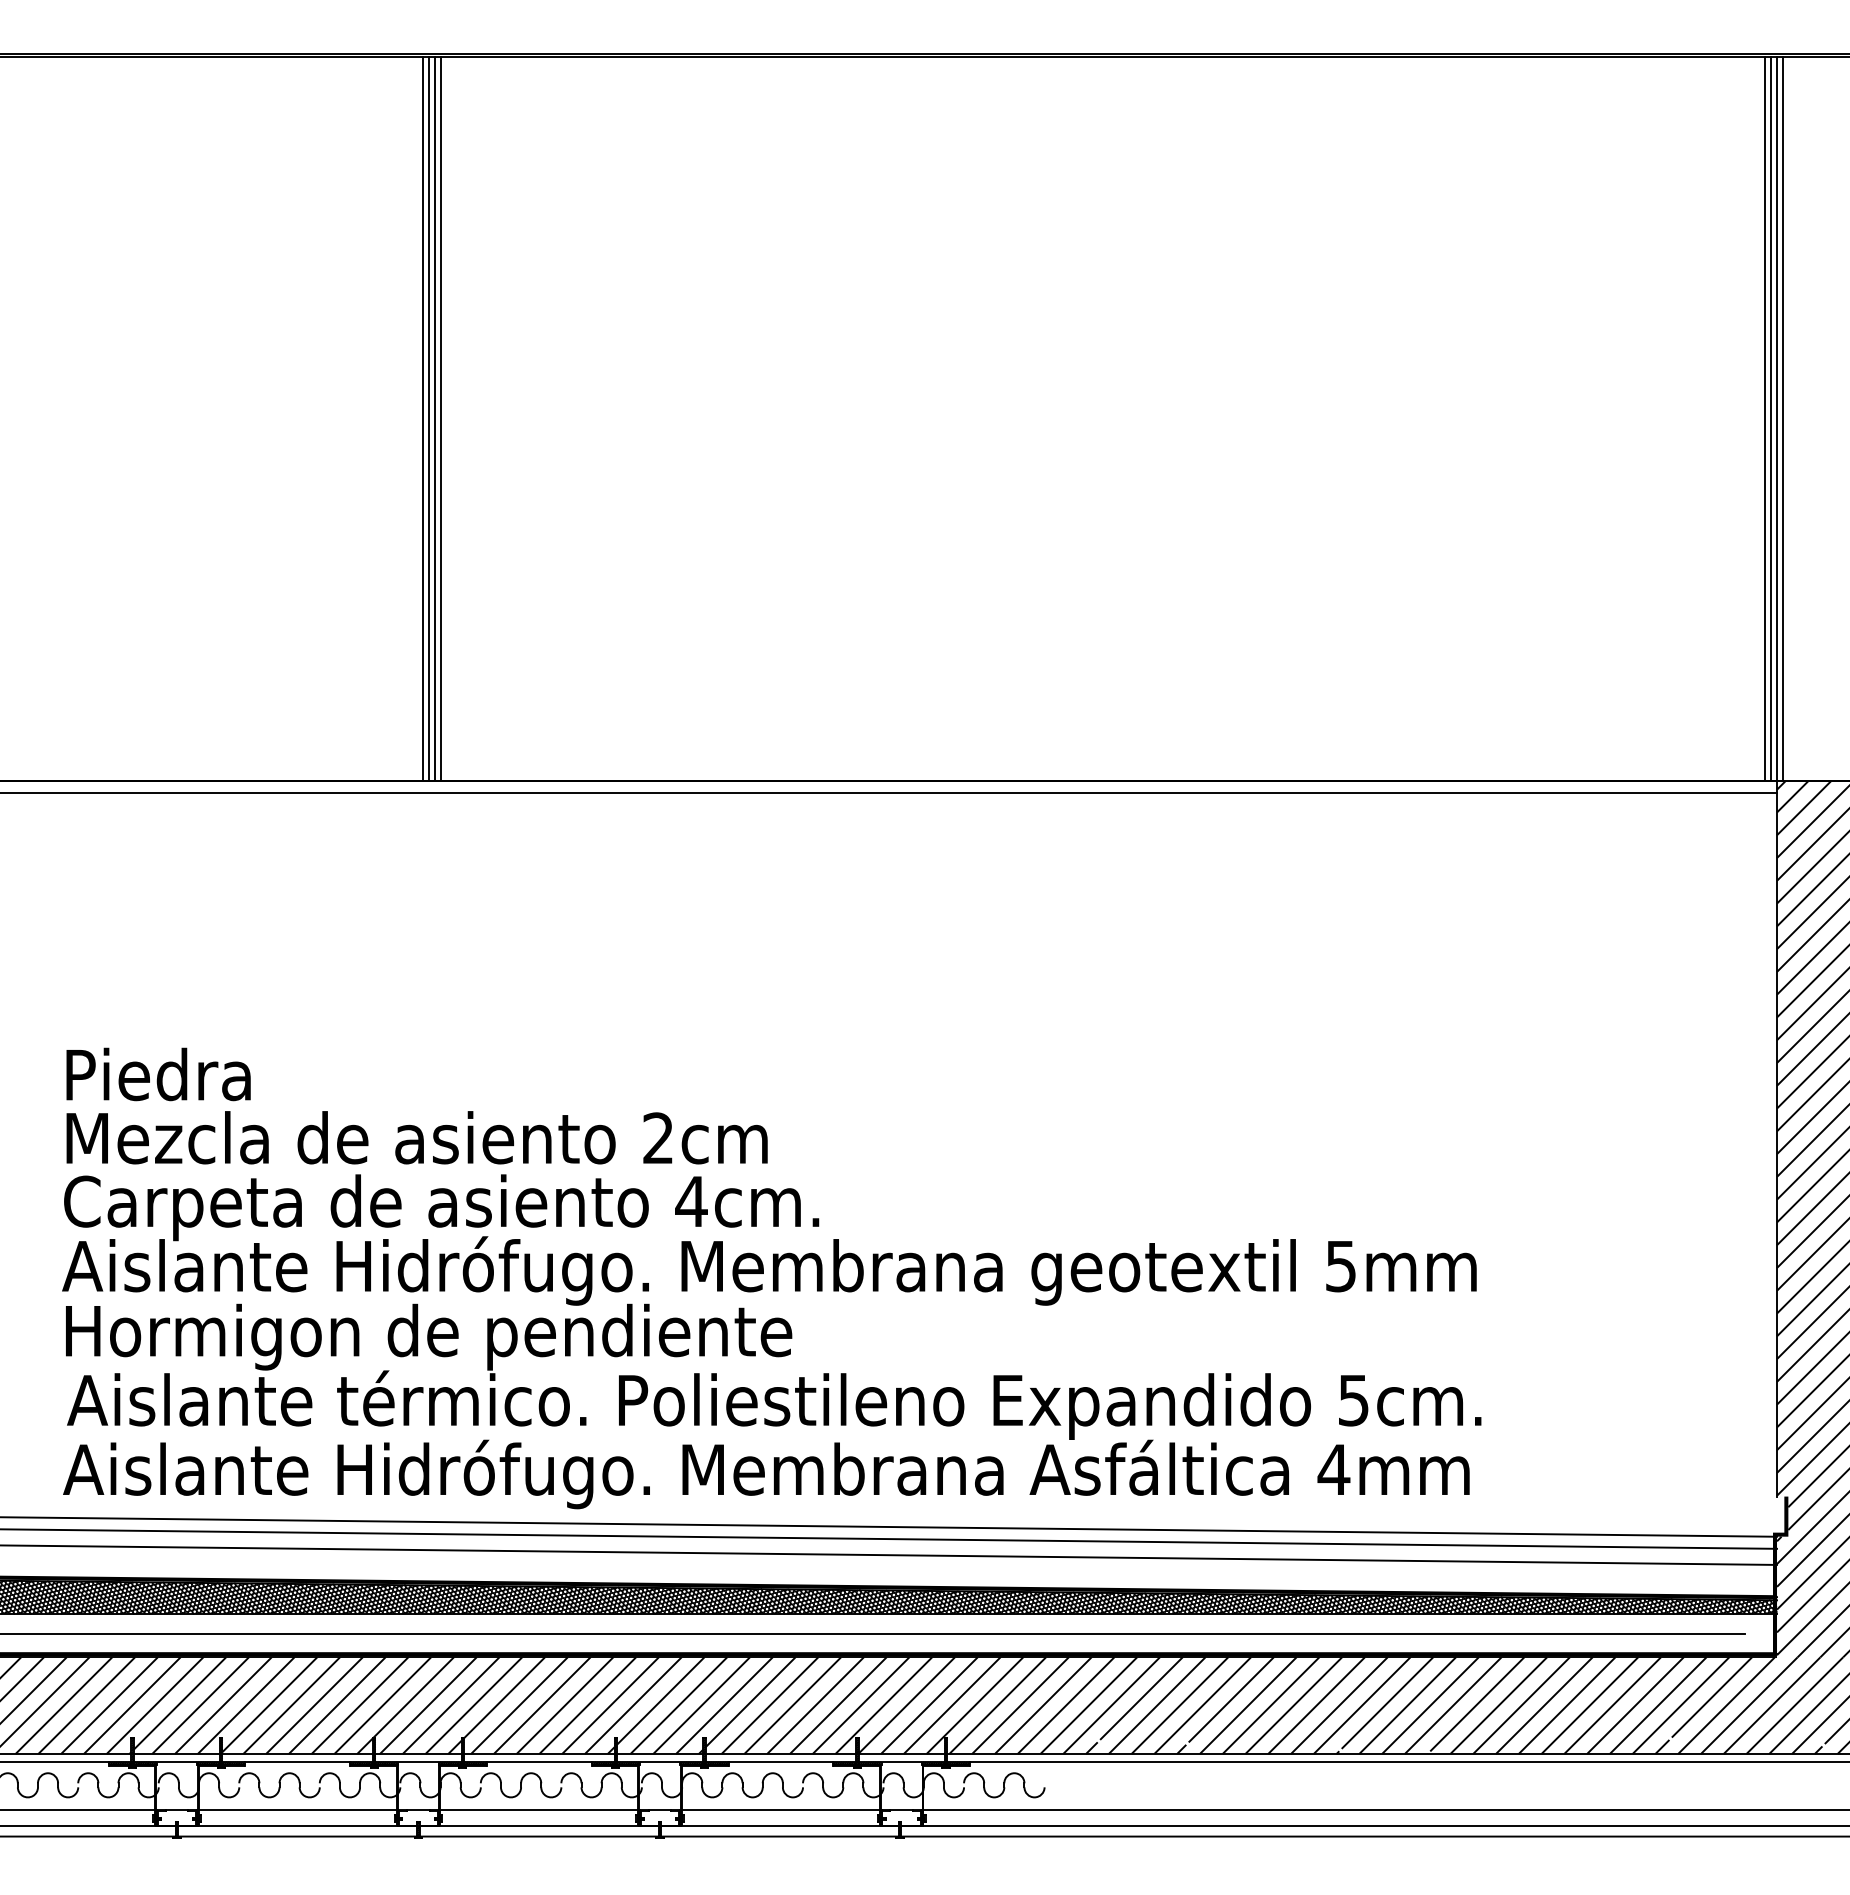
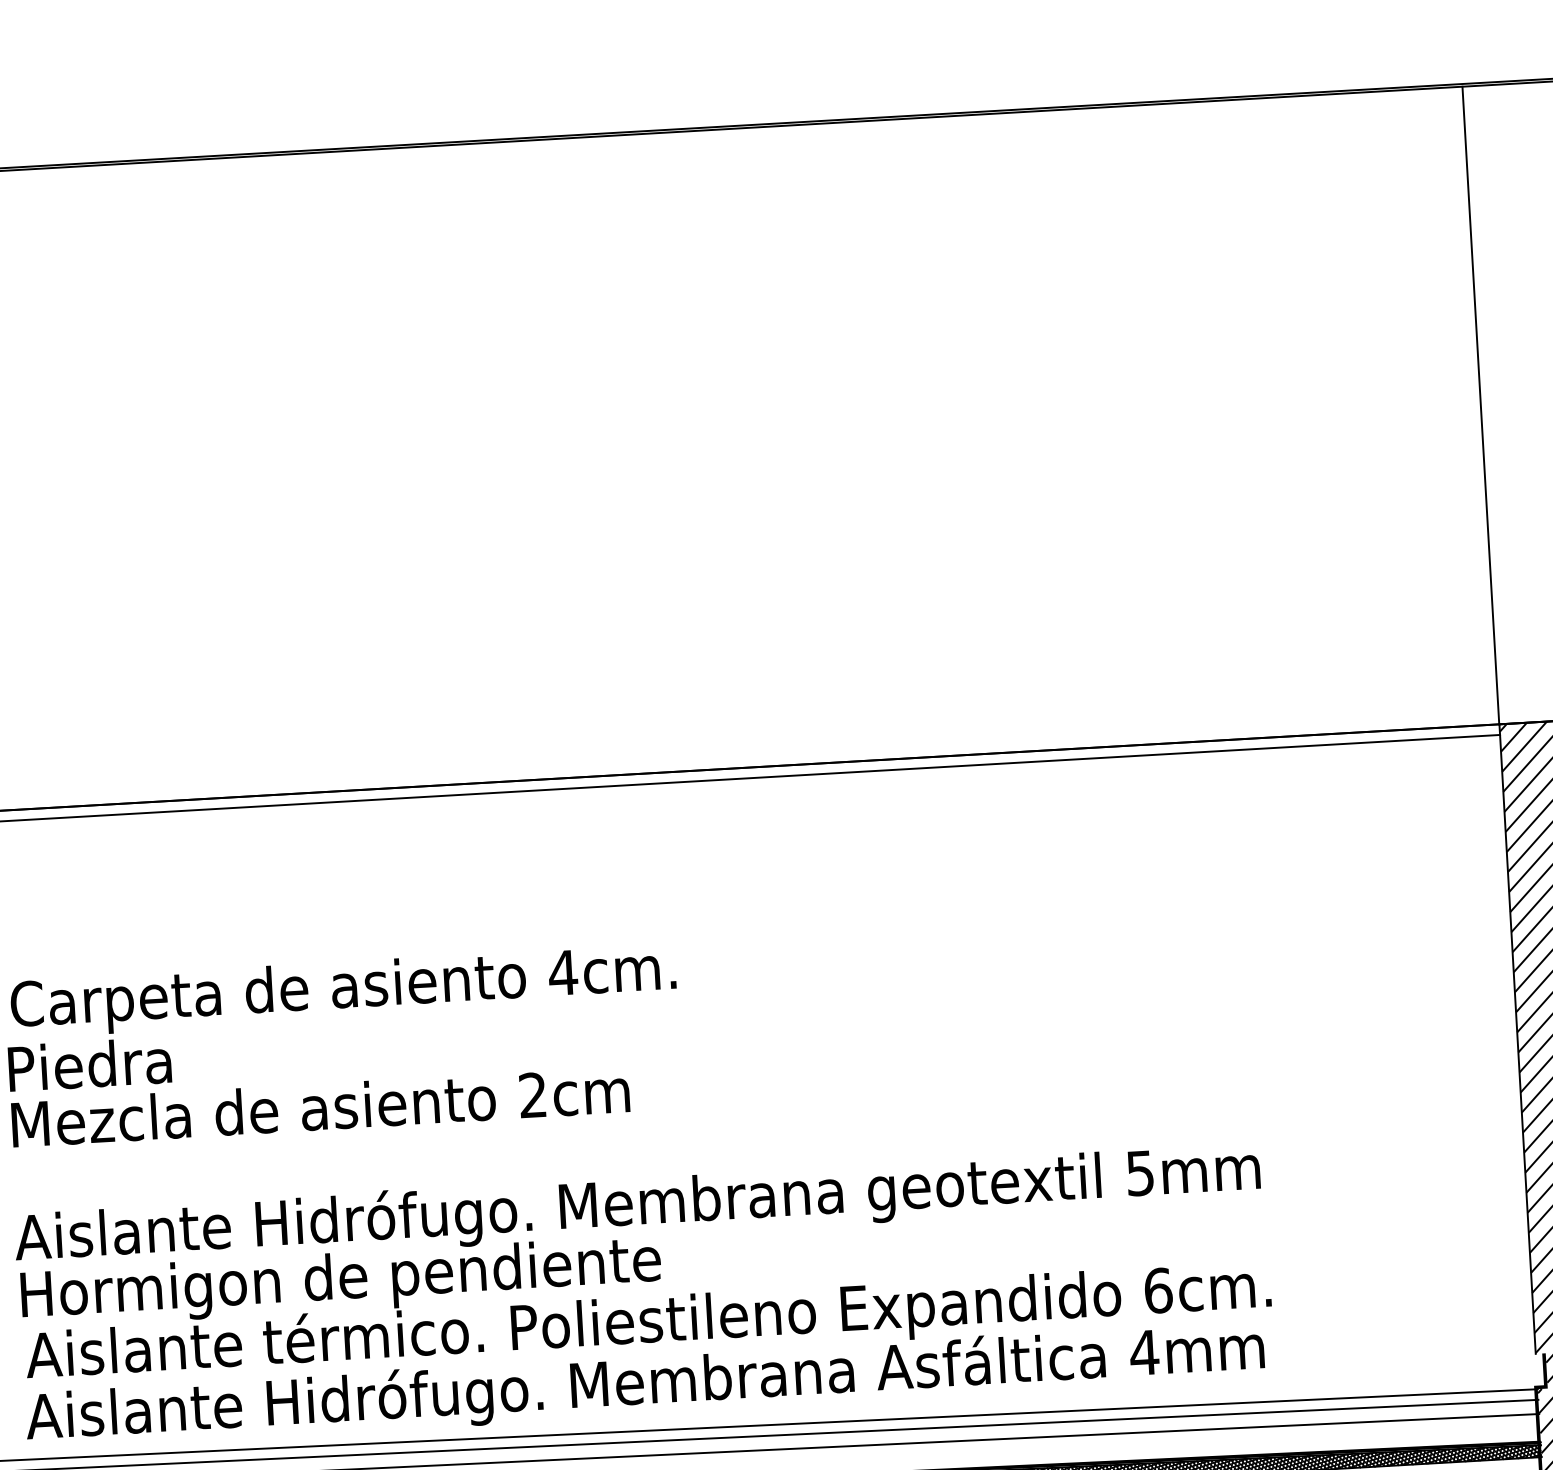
line: (423, 418) -> (289, 473), removed
line: (429, 418) -> (295, 473), removed
line: (435, 418) -> (300, 473), removed
line: (441, 418) -> (305, 472), removed
line: (1764, 418) -> (1470, 405), removed
line: (1770, 418) -> (1475, 405), removed
line: (1782, 418) -> (1485, 404), removed
text: (441, 1207) -> (343, 990), moved
text: (1353, 1400) -> (1158, 1290), 5cm. -> 6cm.

